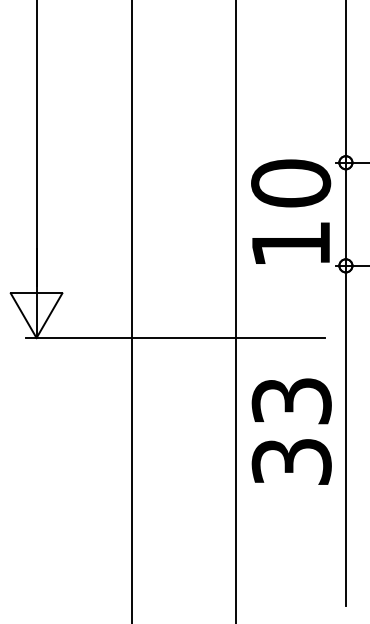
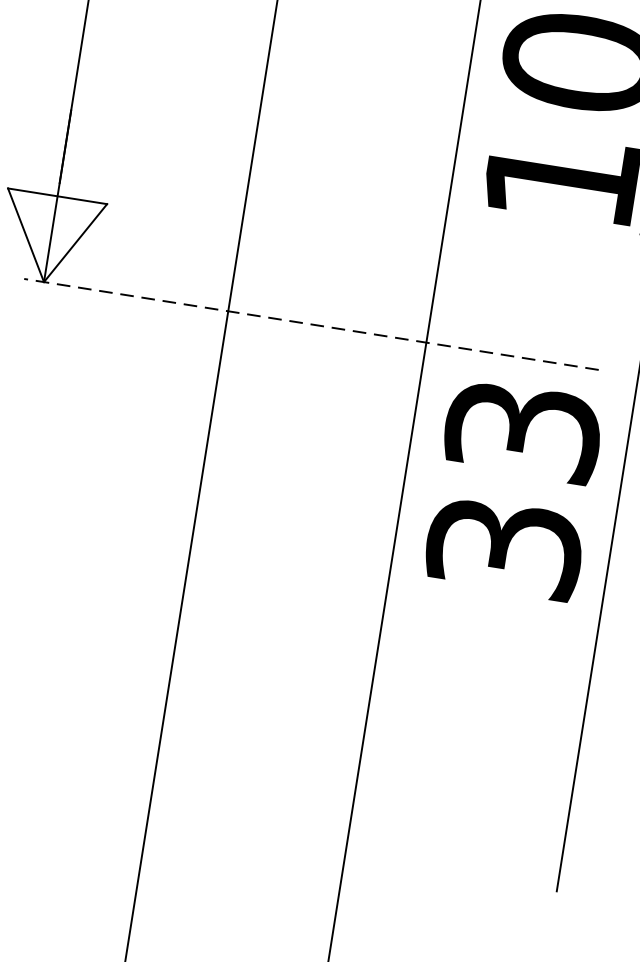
line: (175, 338) -> (310, 325), solid -> dashed
text: (291, 431) -> (513, 489), moved

